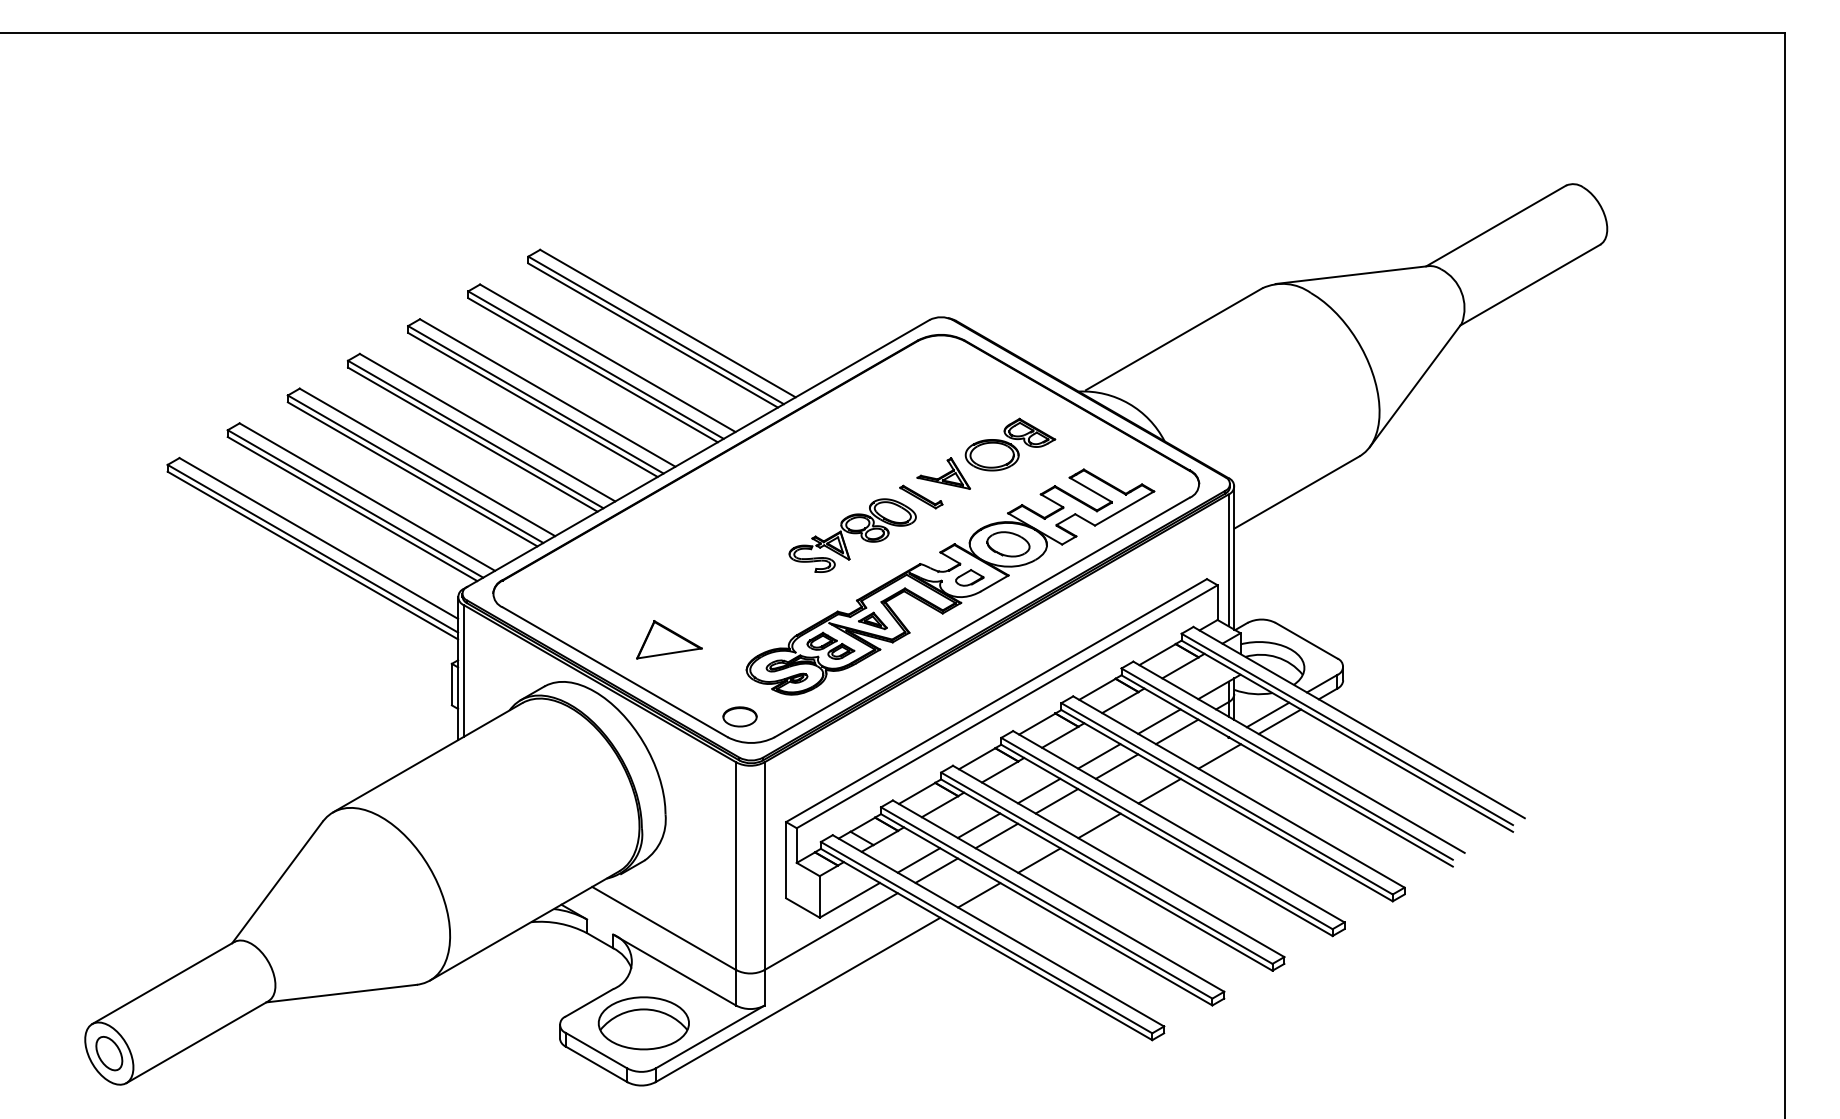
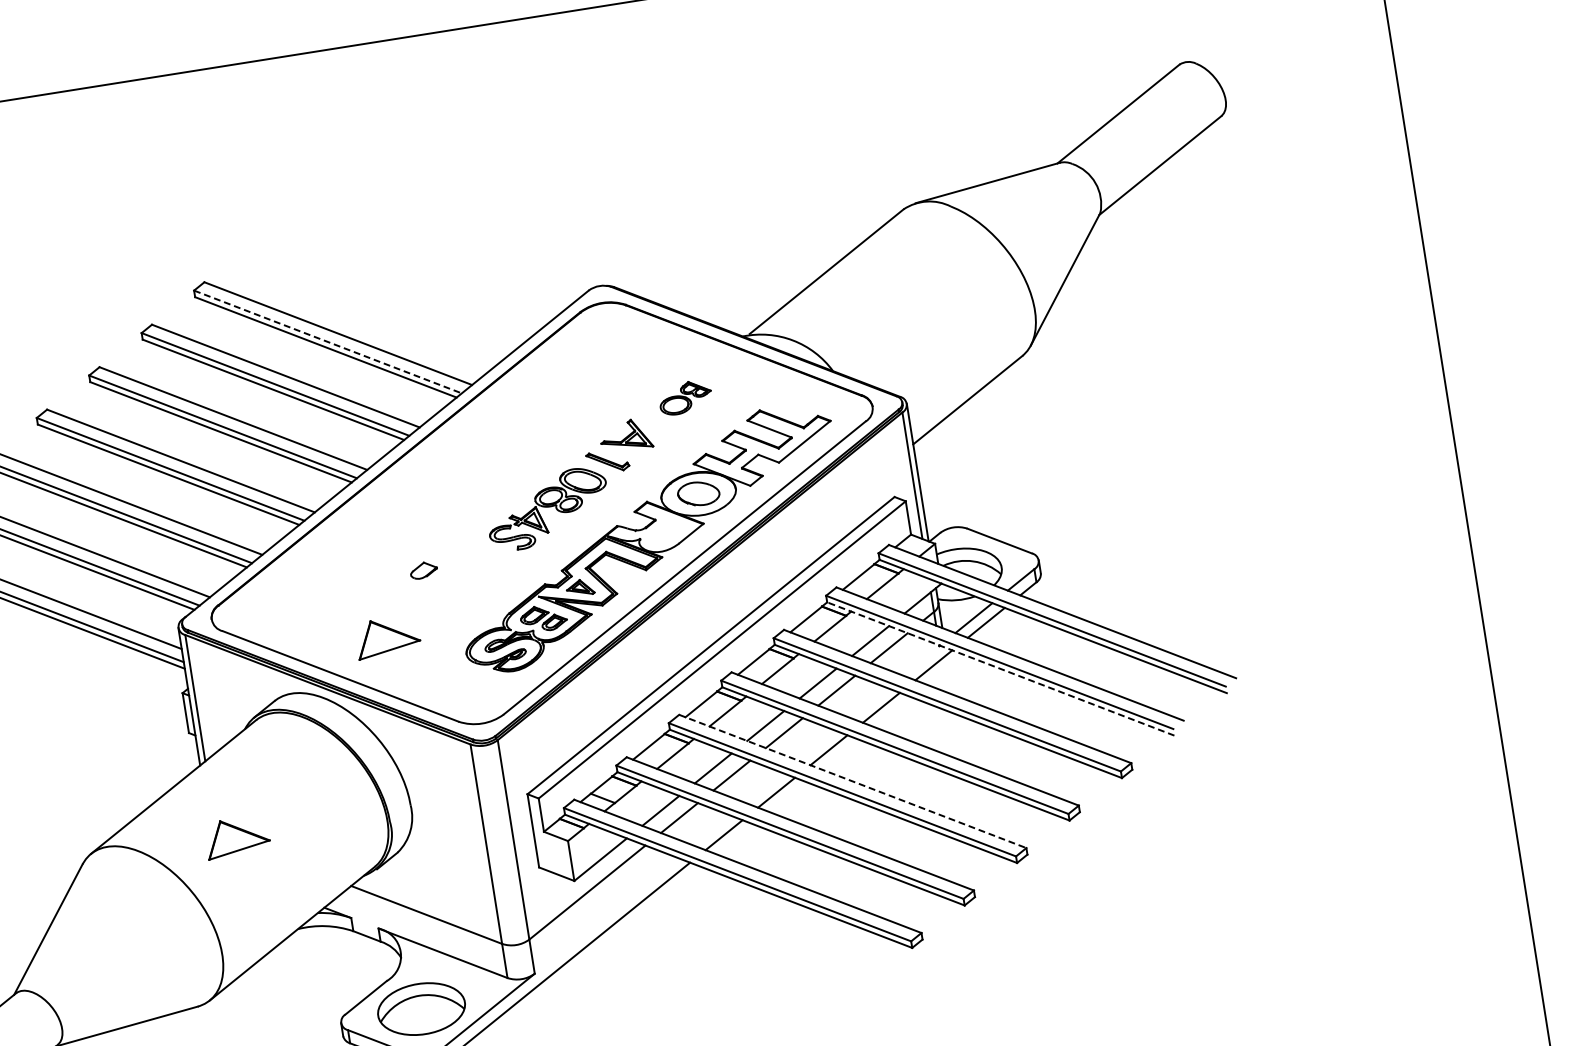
line: (656, 330) -> (328, 342), solid -> dashed
part: (1010, 444) -> (685, 397), size x0.6
part: (969, 577) -> (423, 570), moved
part: (739, 716) -> (466, 699), removed
line: (1286, 770) -> (1000, 668), solid -> dashed
part: (484, 818) -> (237, 836), added
line: (1119, 861) -> (853, 781), solid -> dashed

